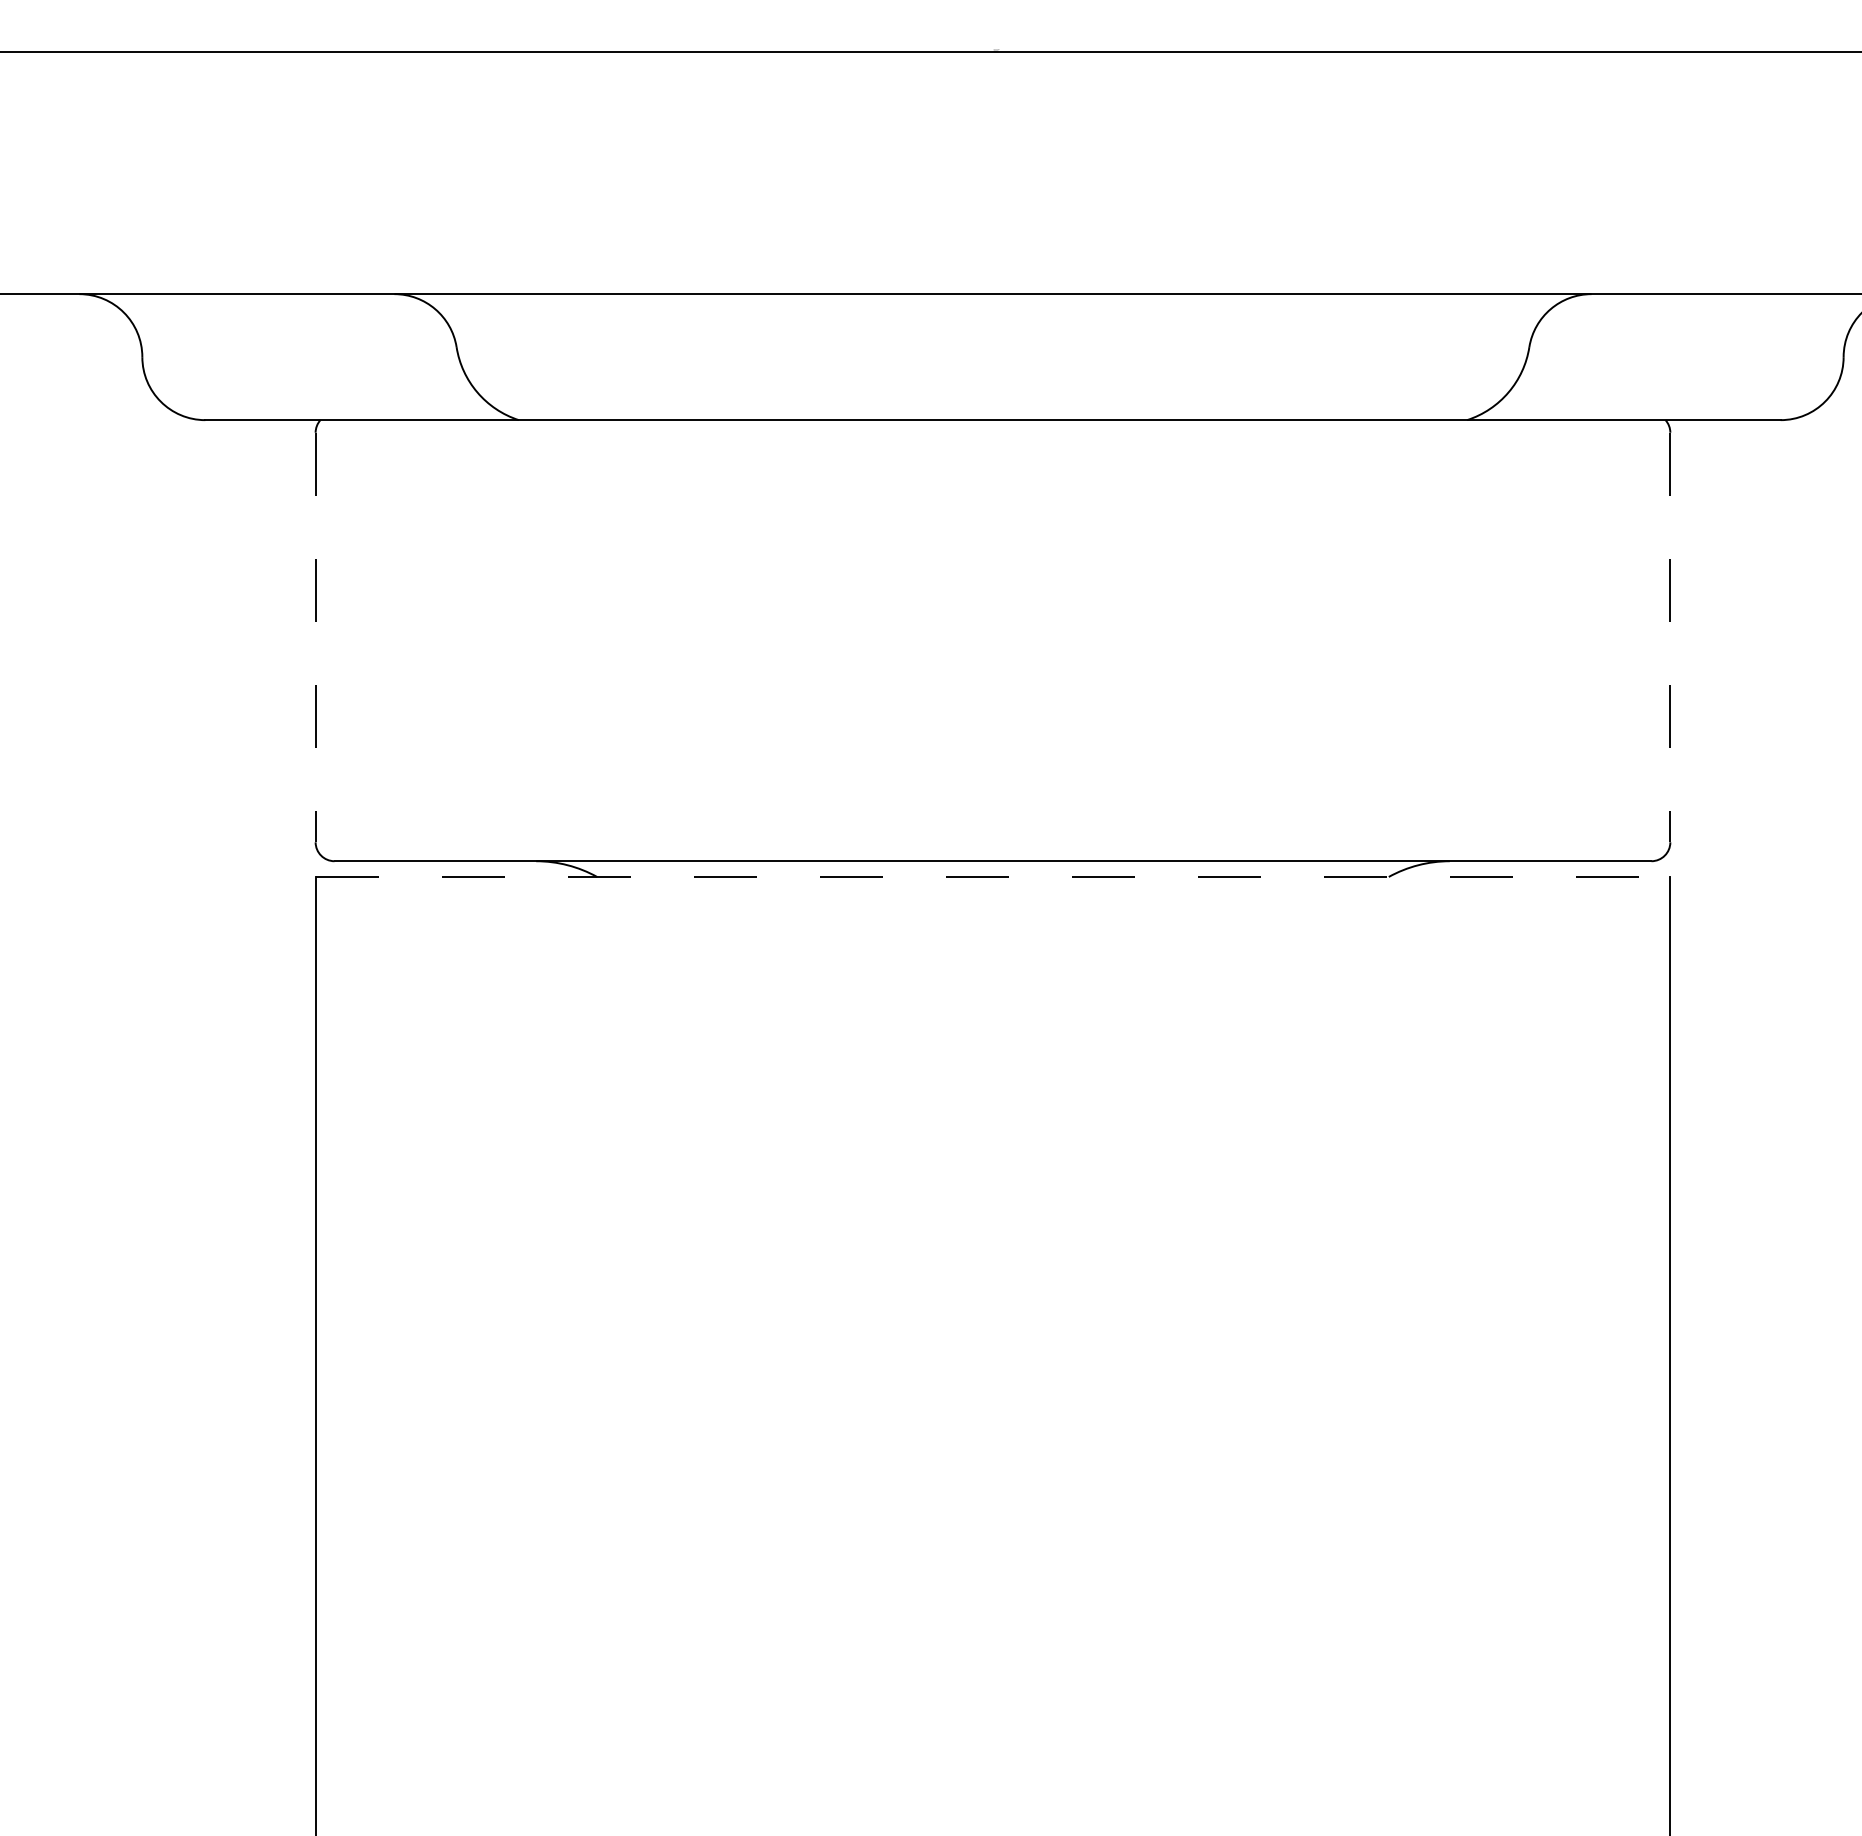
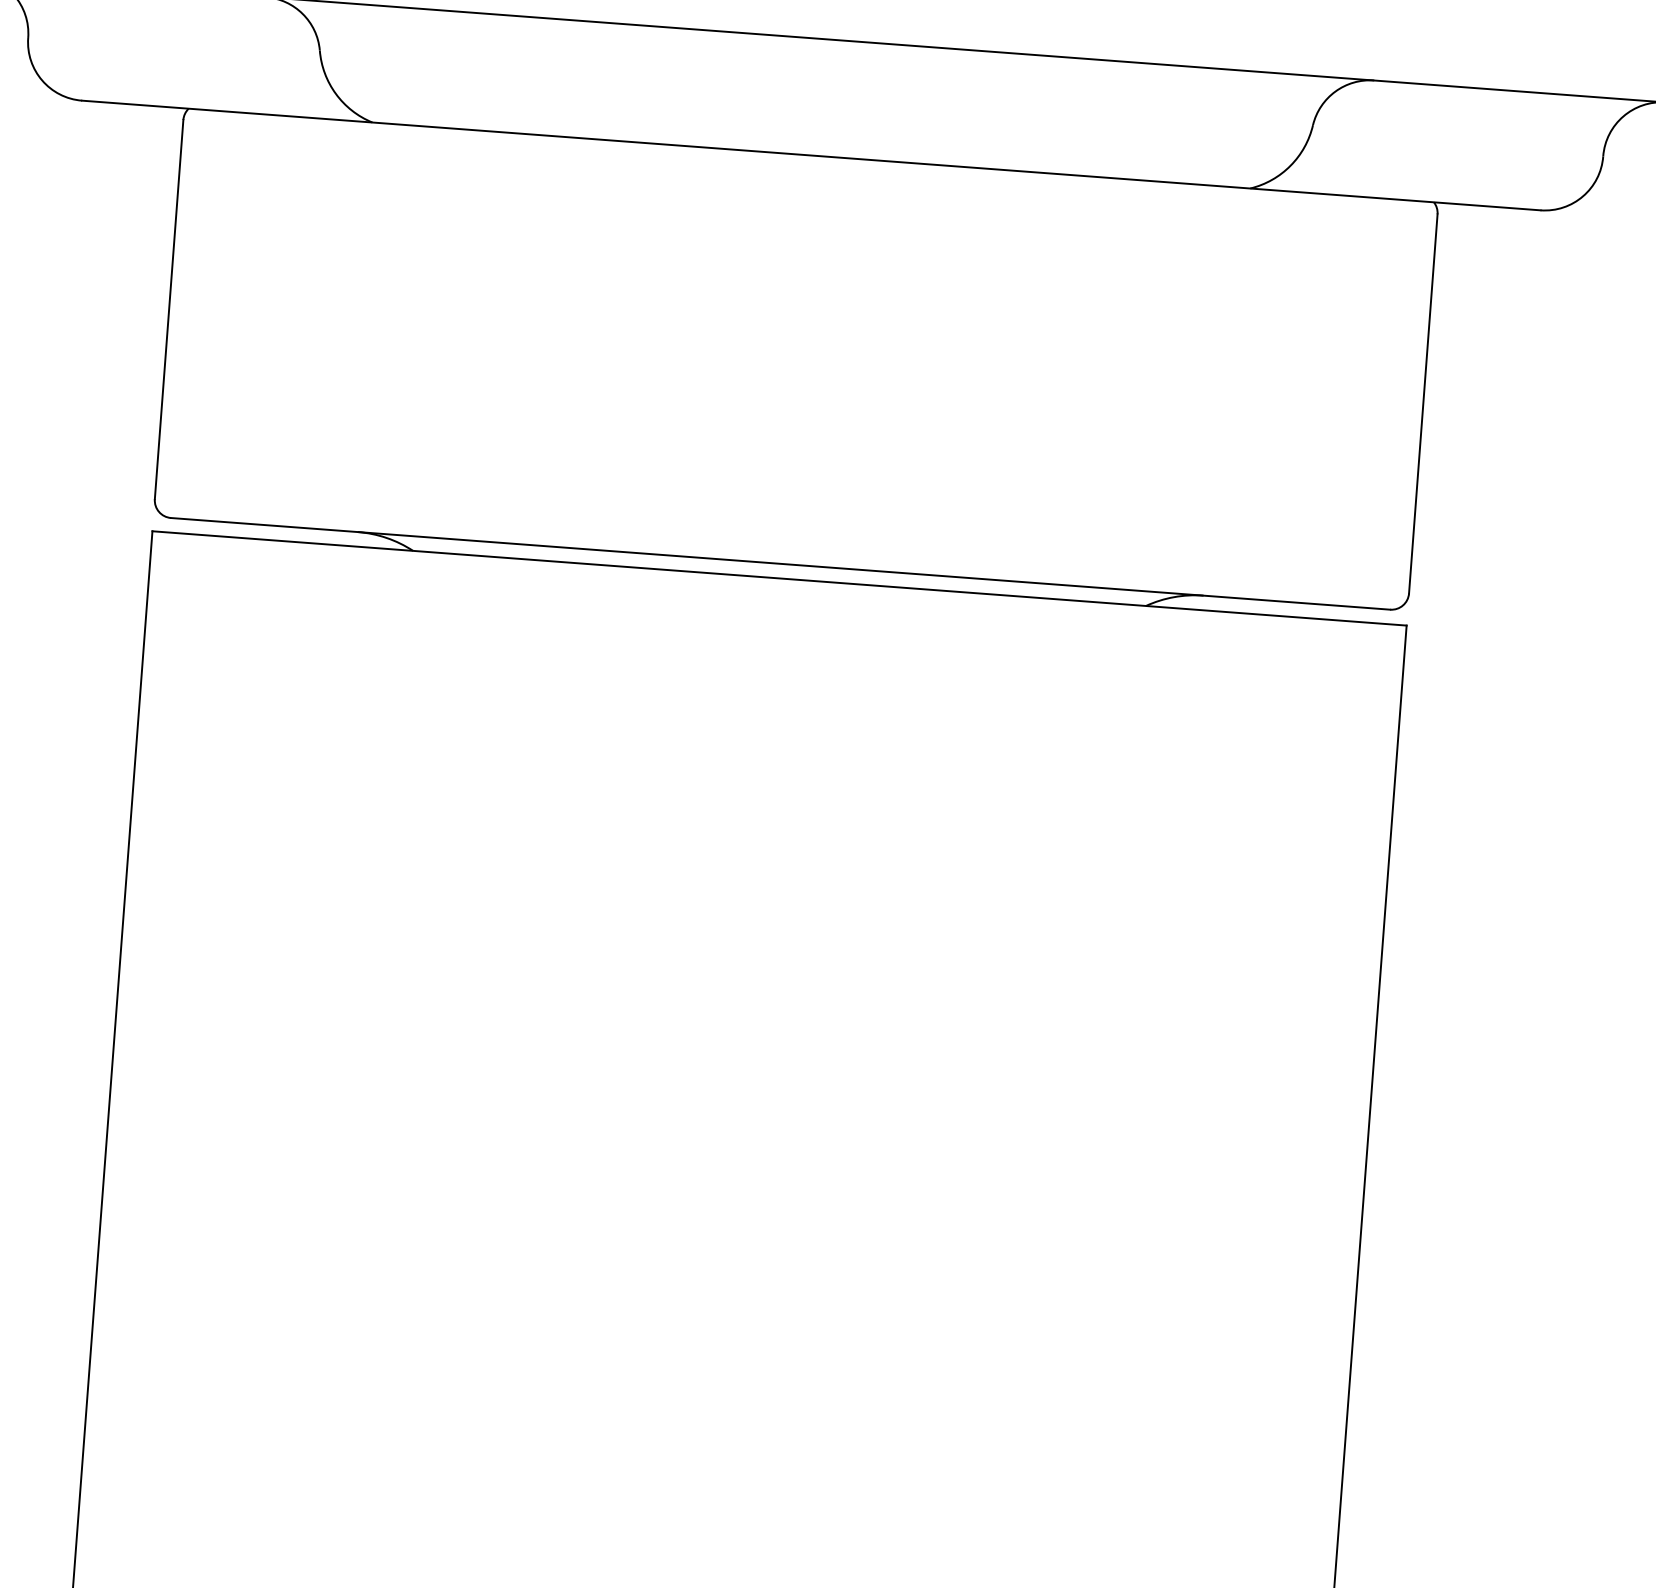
line: (315, 637) -> (168, 309), dashed -> solid
line: (1670, 637) -> (1423, 403), dashed -> solid
line: (993, 876) -> (780, 578), dashed -> solid

